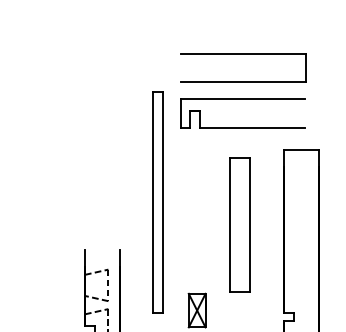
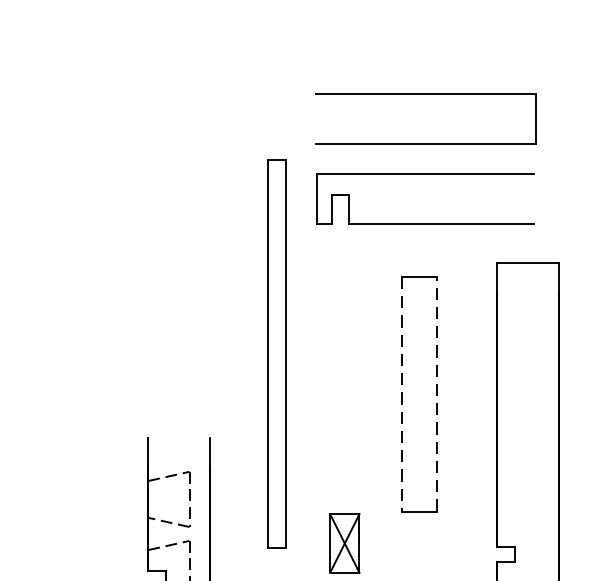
line: (250, 224) -> (438, 392), solid -> dashed
line: (229, 225) -> (401, 394), solid -> dashed

